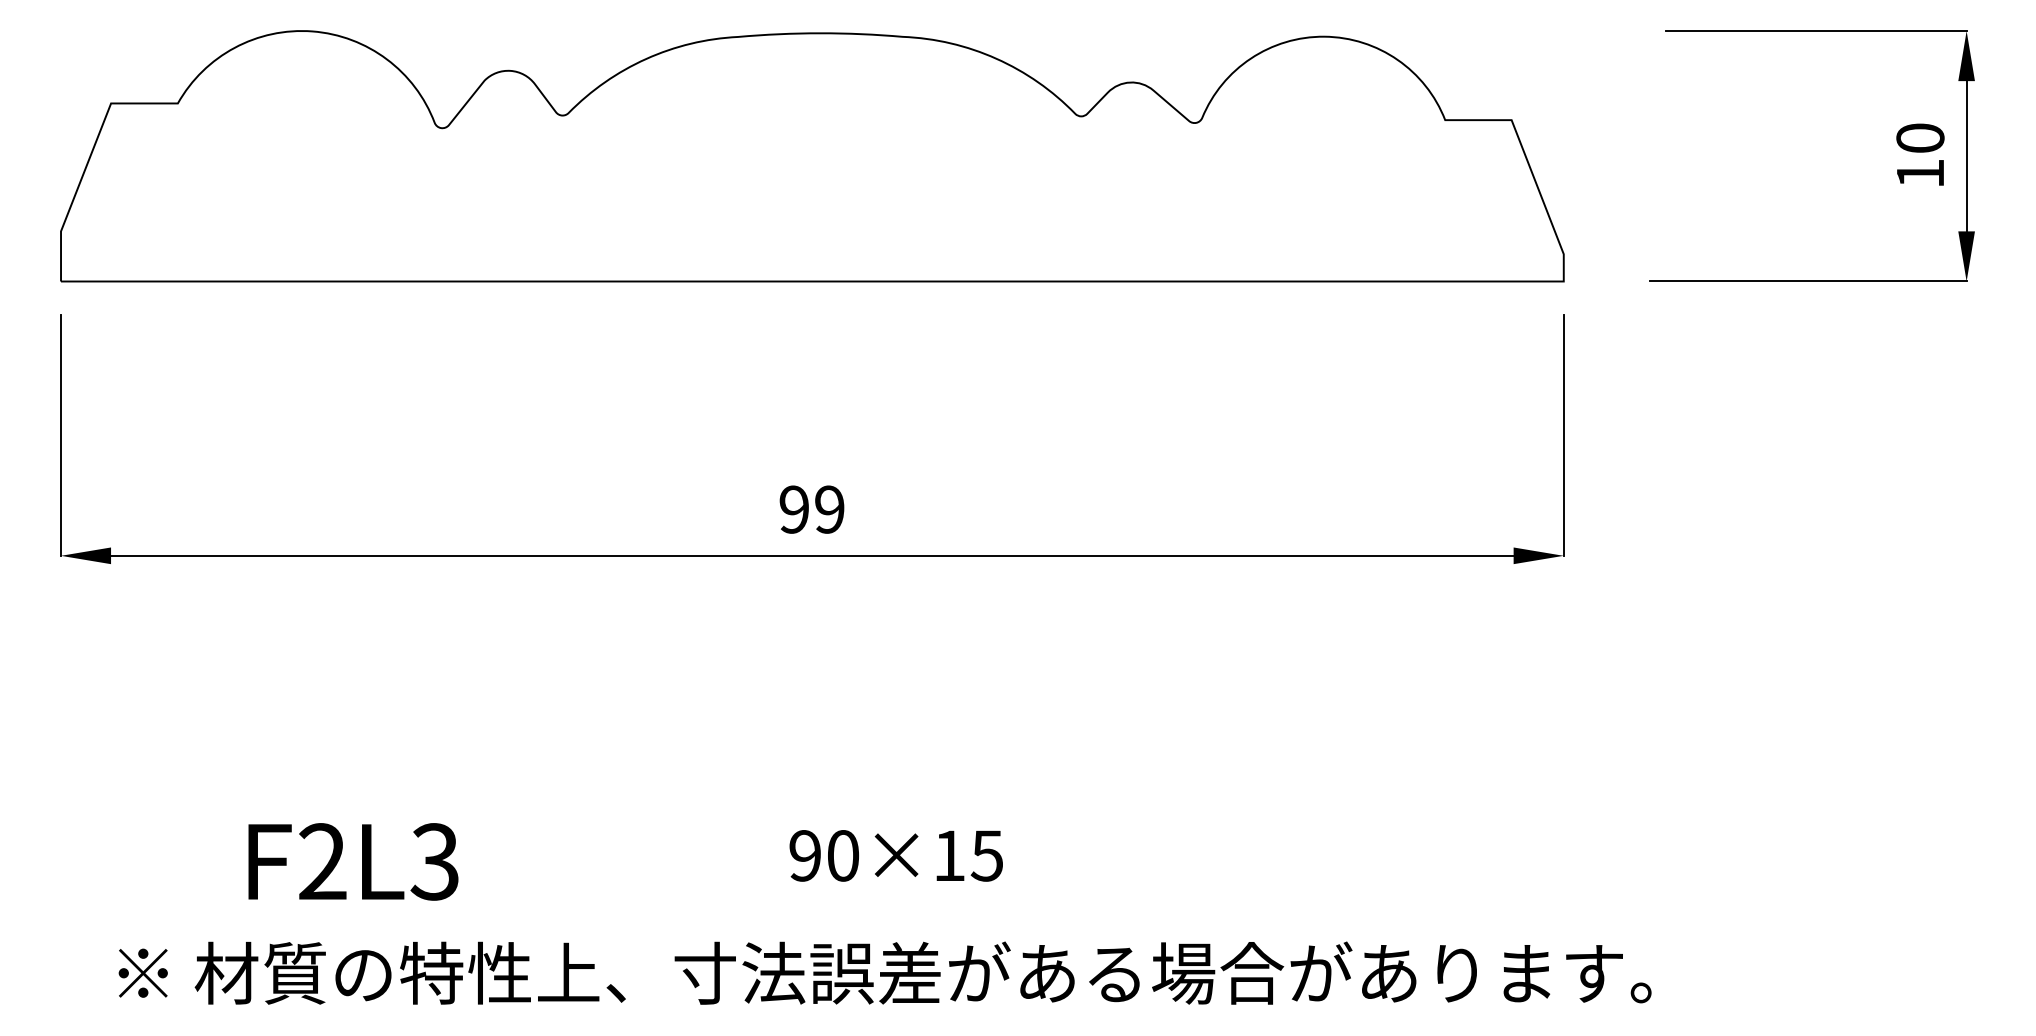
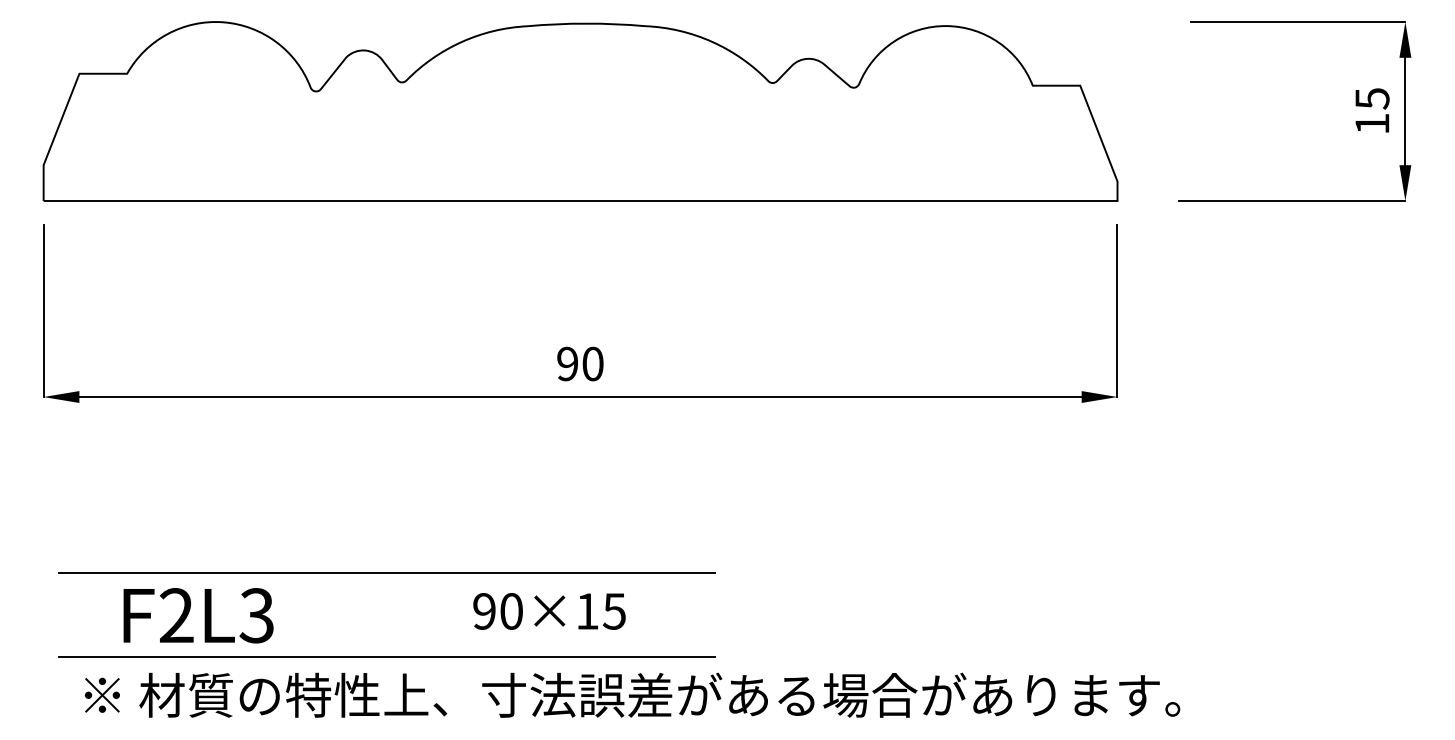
text: (1920, 138) -> (1372, 98), 10 -> 15
text: (829, 508) -> (592, 363), 99 -> 90
line: (540, 802) -> (386, 573), added
text: (896, 855) -> (549, 611), moved
text: (353, 861) -> (198, 615), moved
line: (540, 918) -> (386, 656), added

